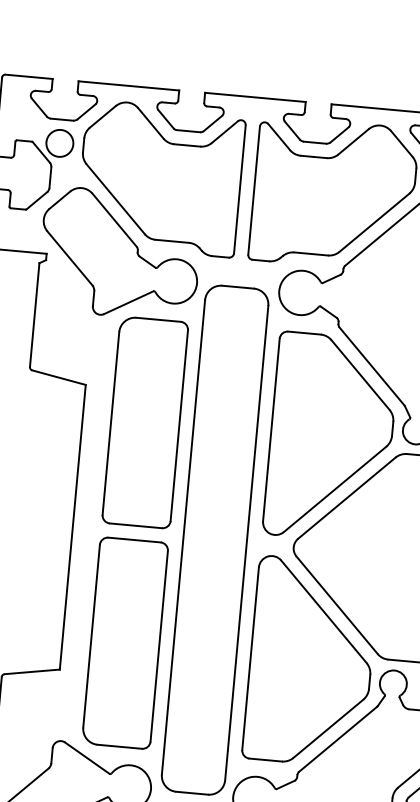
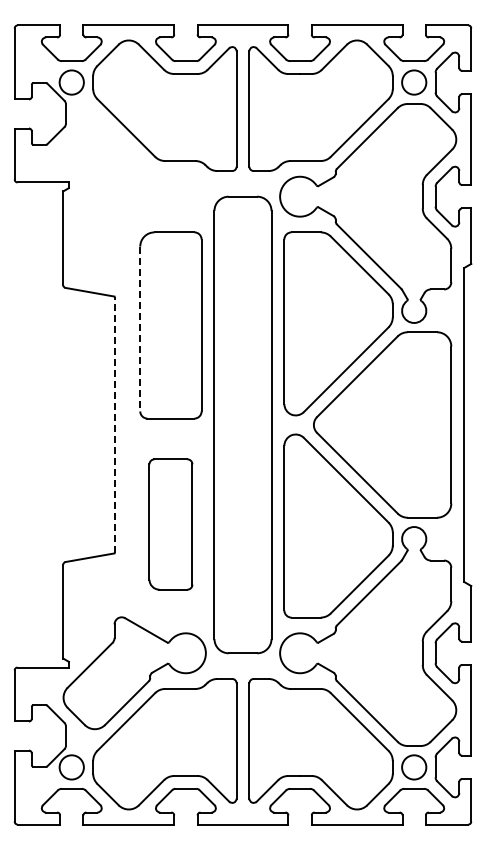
part: (119, 253) -> (134, 176), removed
line: (111, 424) -> (140, 329), solid -> dashed
line: (72, 526) -> (114, 424), solid -> dashed
part: (124, 643) -> (170, 524), size x0.7

